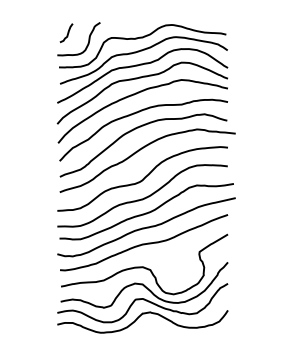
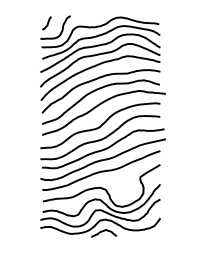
curve: (147, 329) -> (103, 231), added

